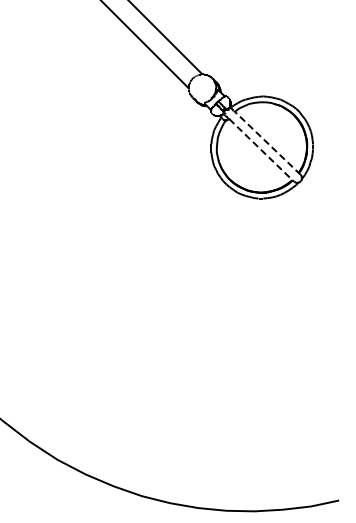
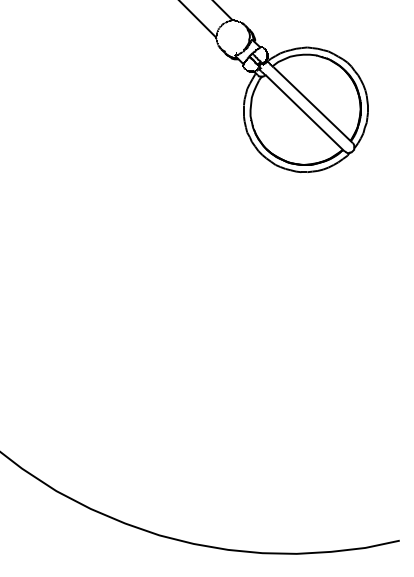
line: (268, 143) -> (313, 104), dashed -> solid
line: (262, 150) -> (306, 113), dashed -> solid

